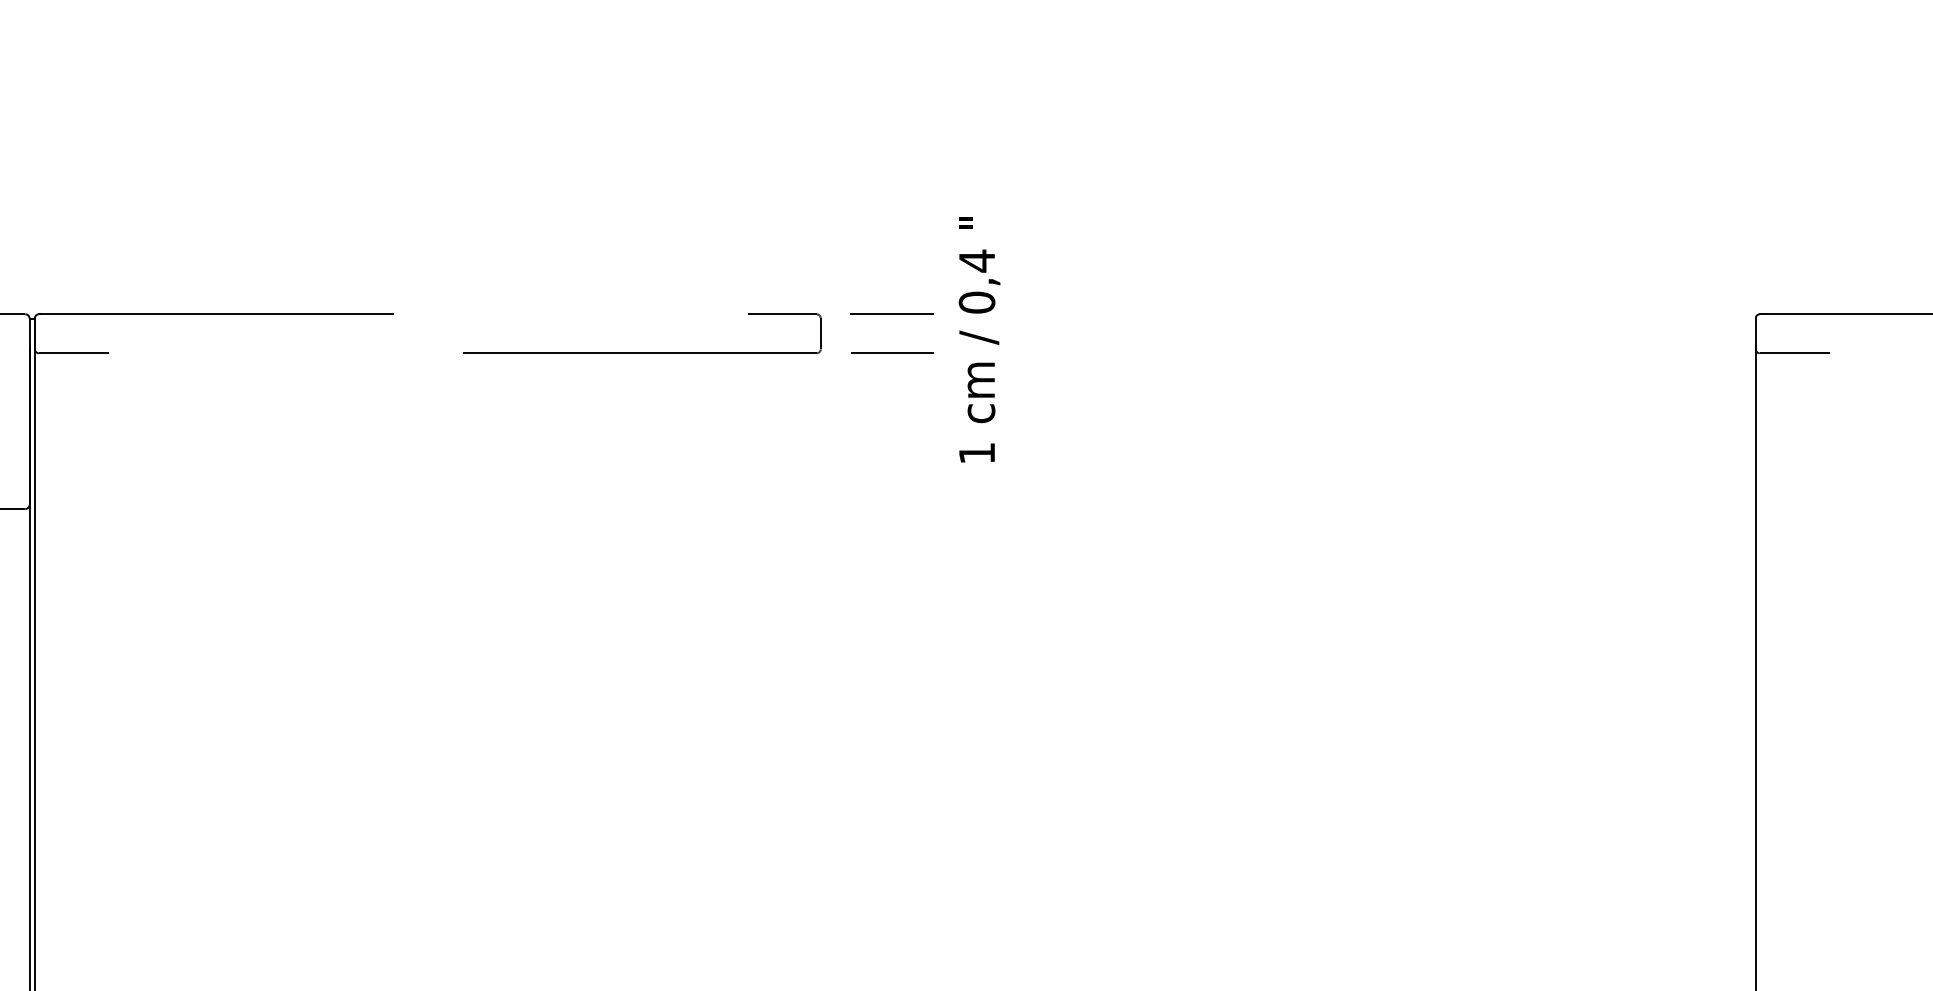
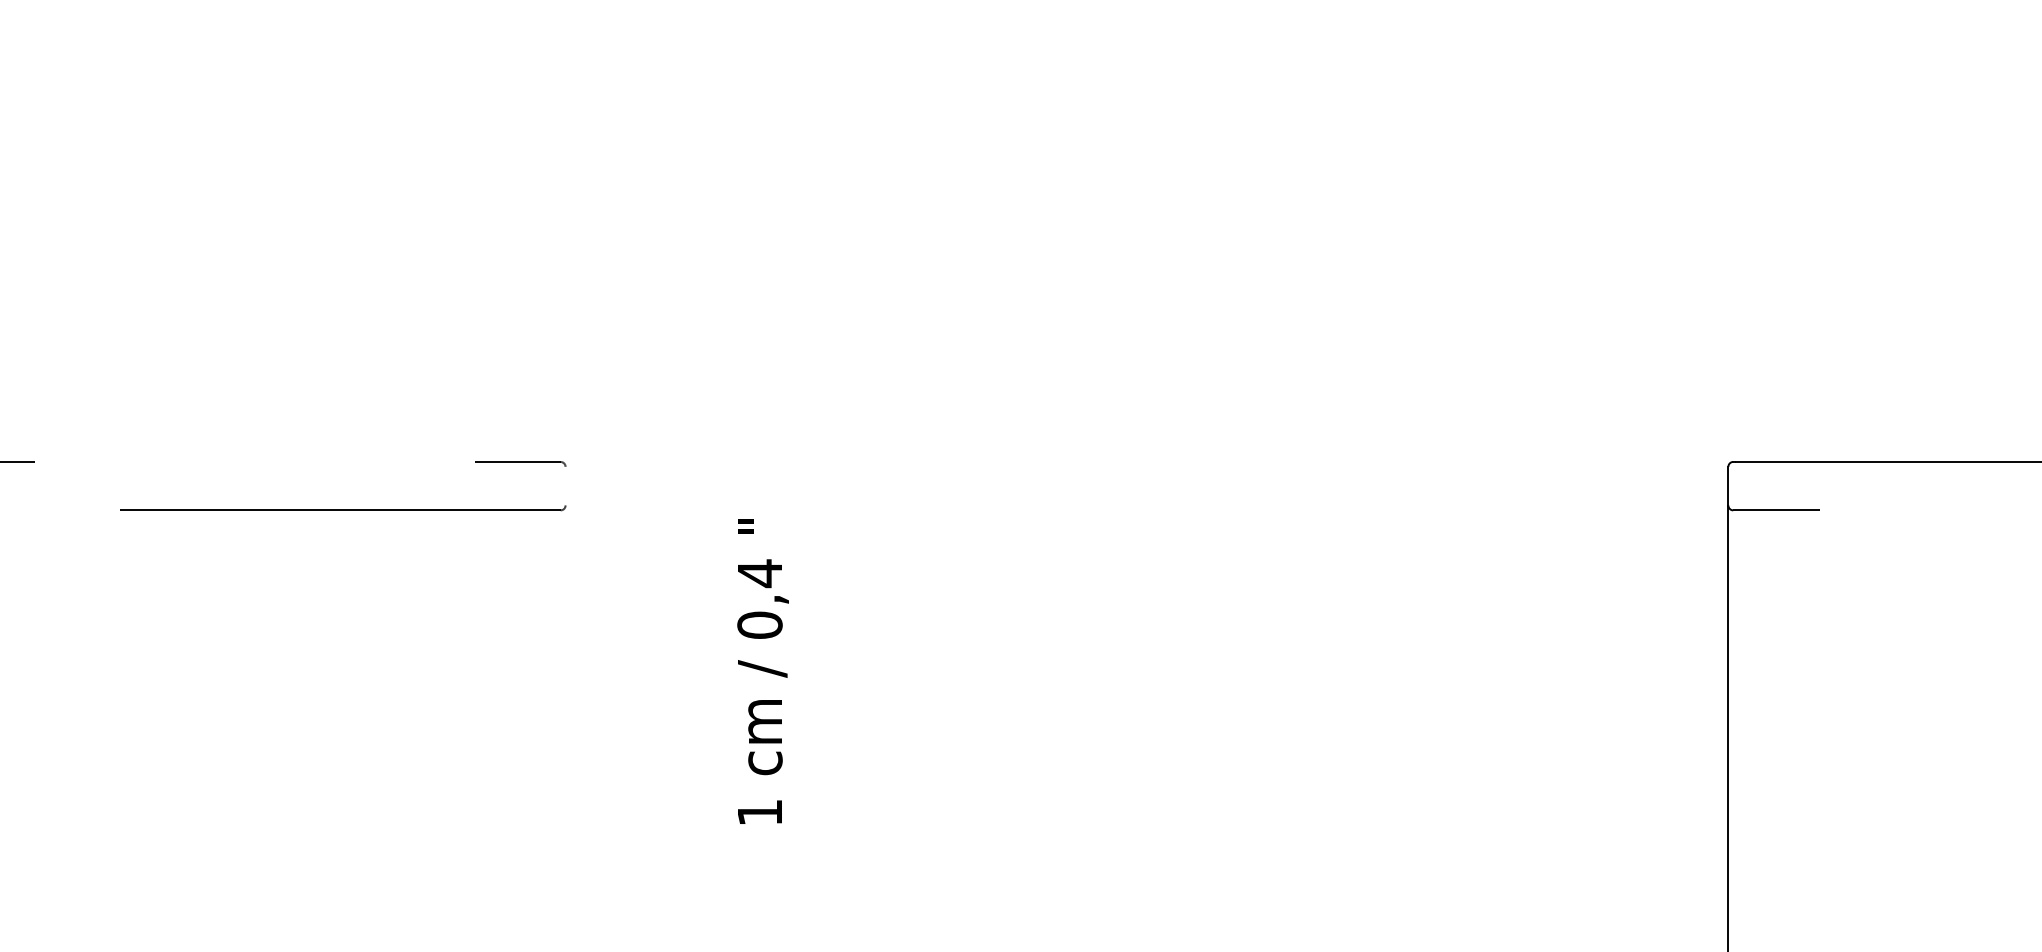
line: (892, 314) -> (654, 462), removed
line: (820, 333) -> (565, 485), removed
text: (979, 339) -> (762, 671), moved
line: (892, 353) -> (654, 510), removed

